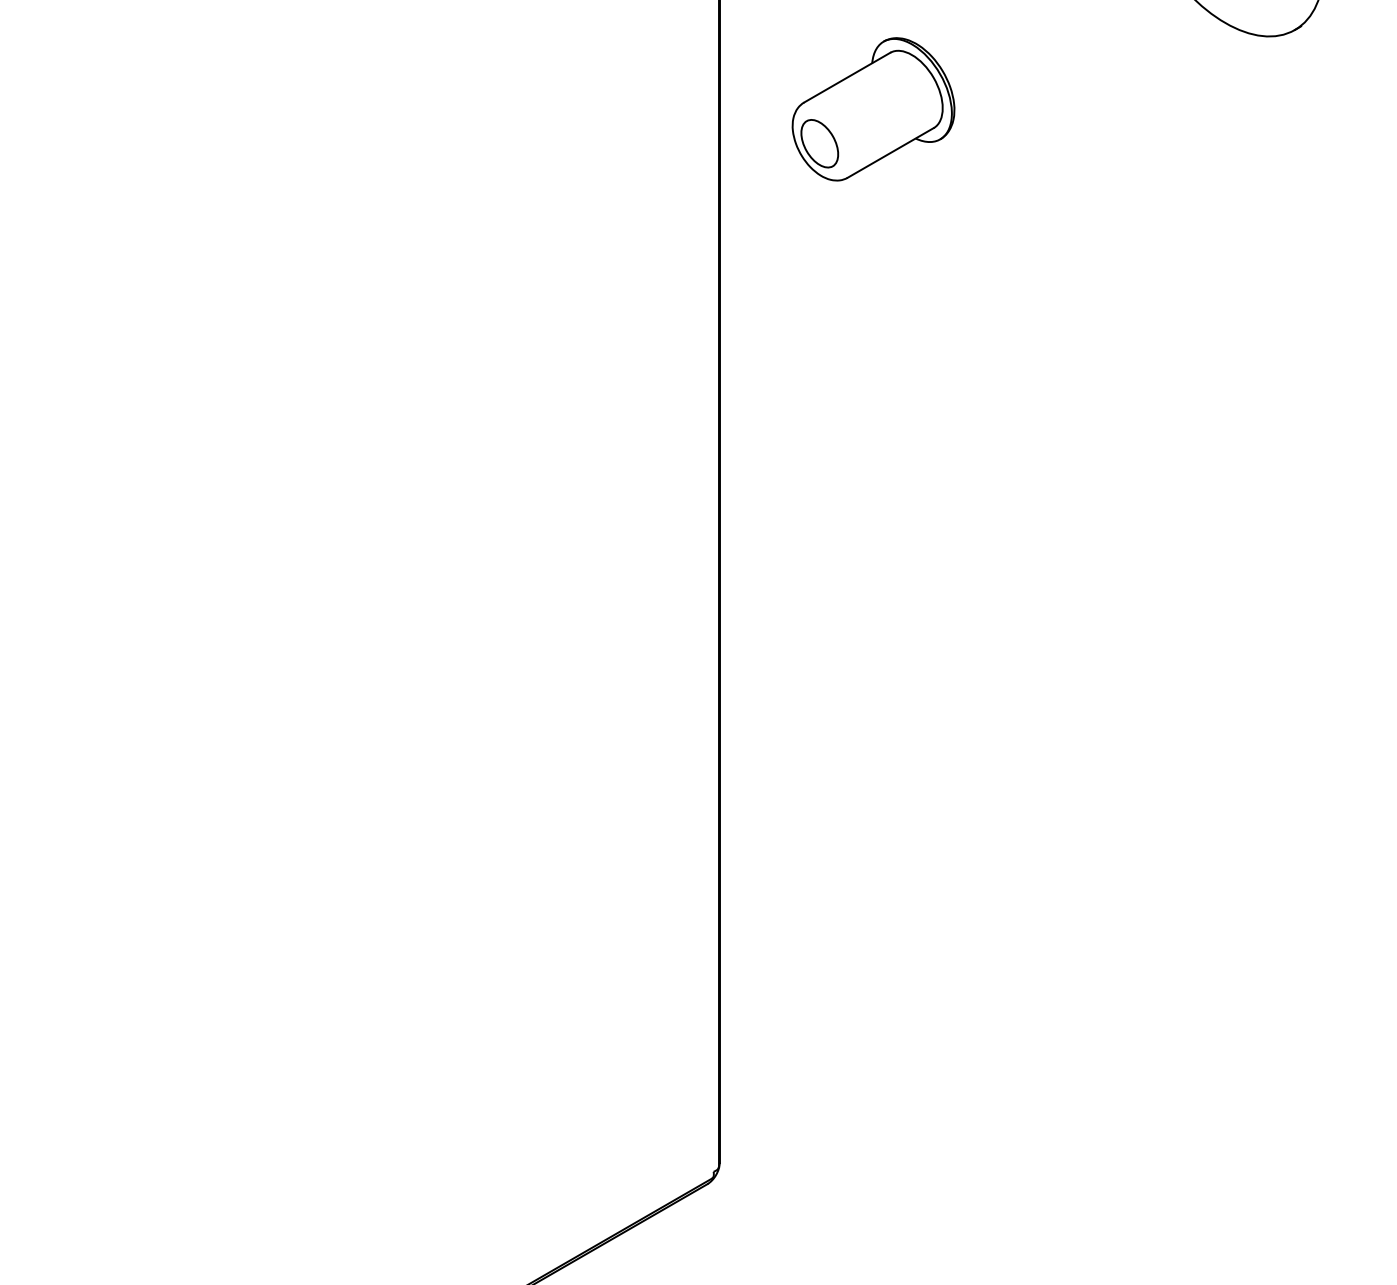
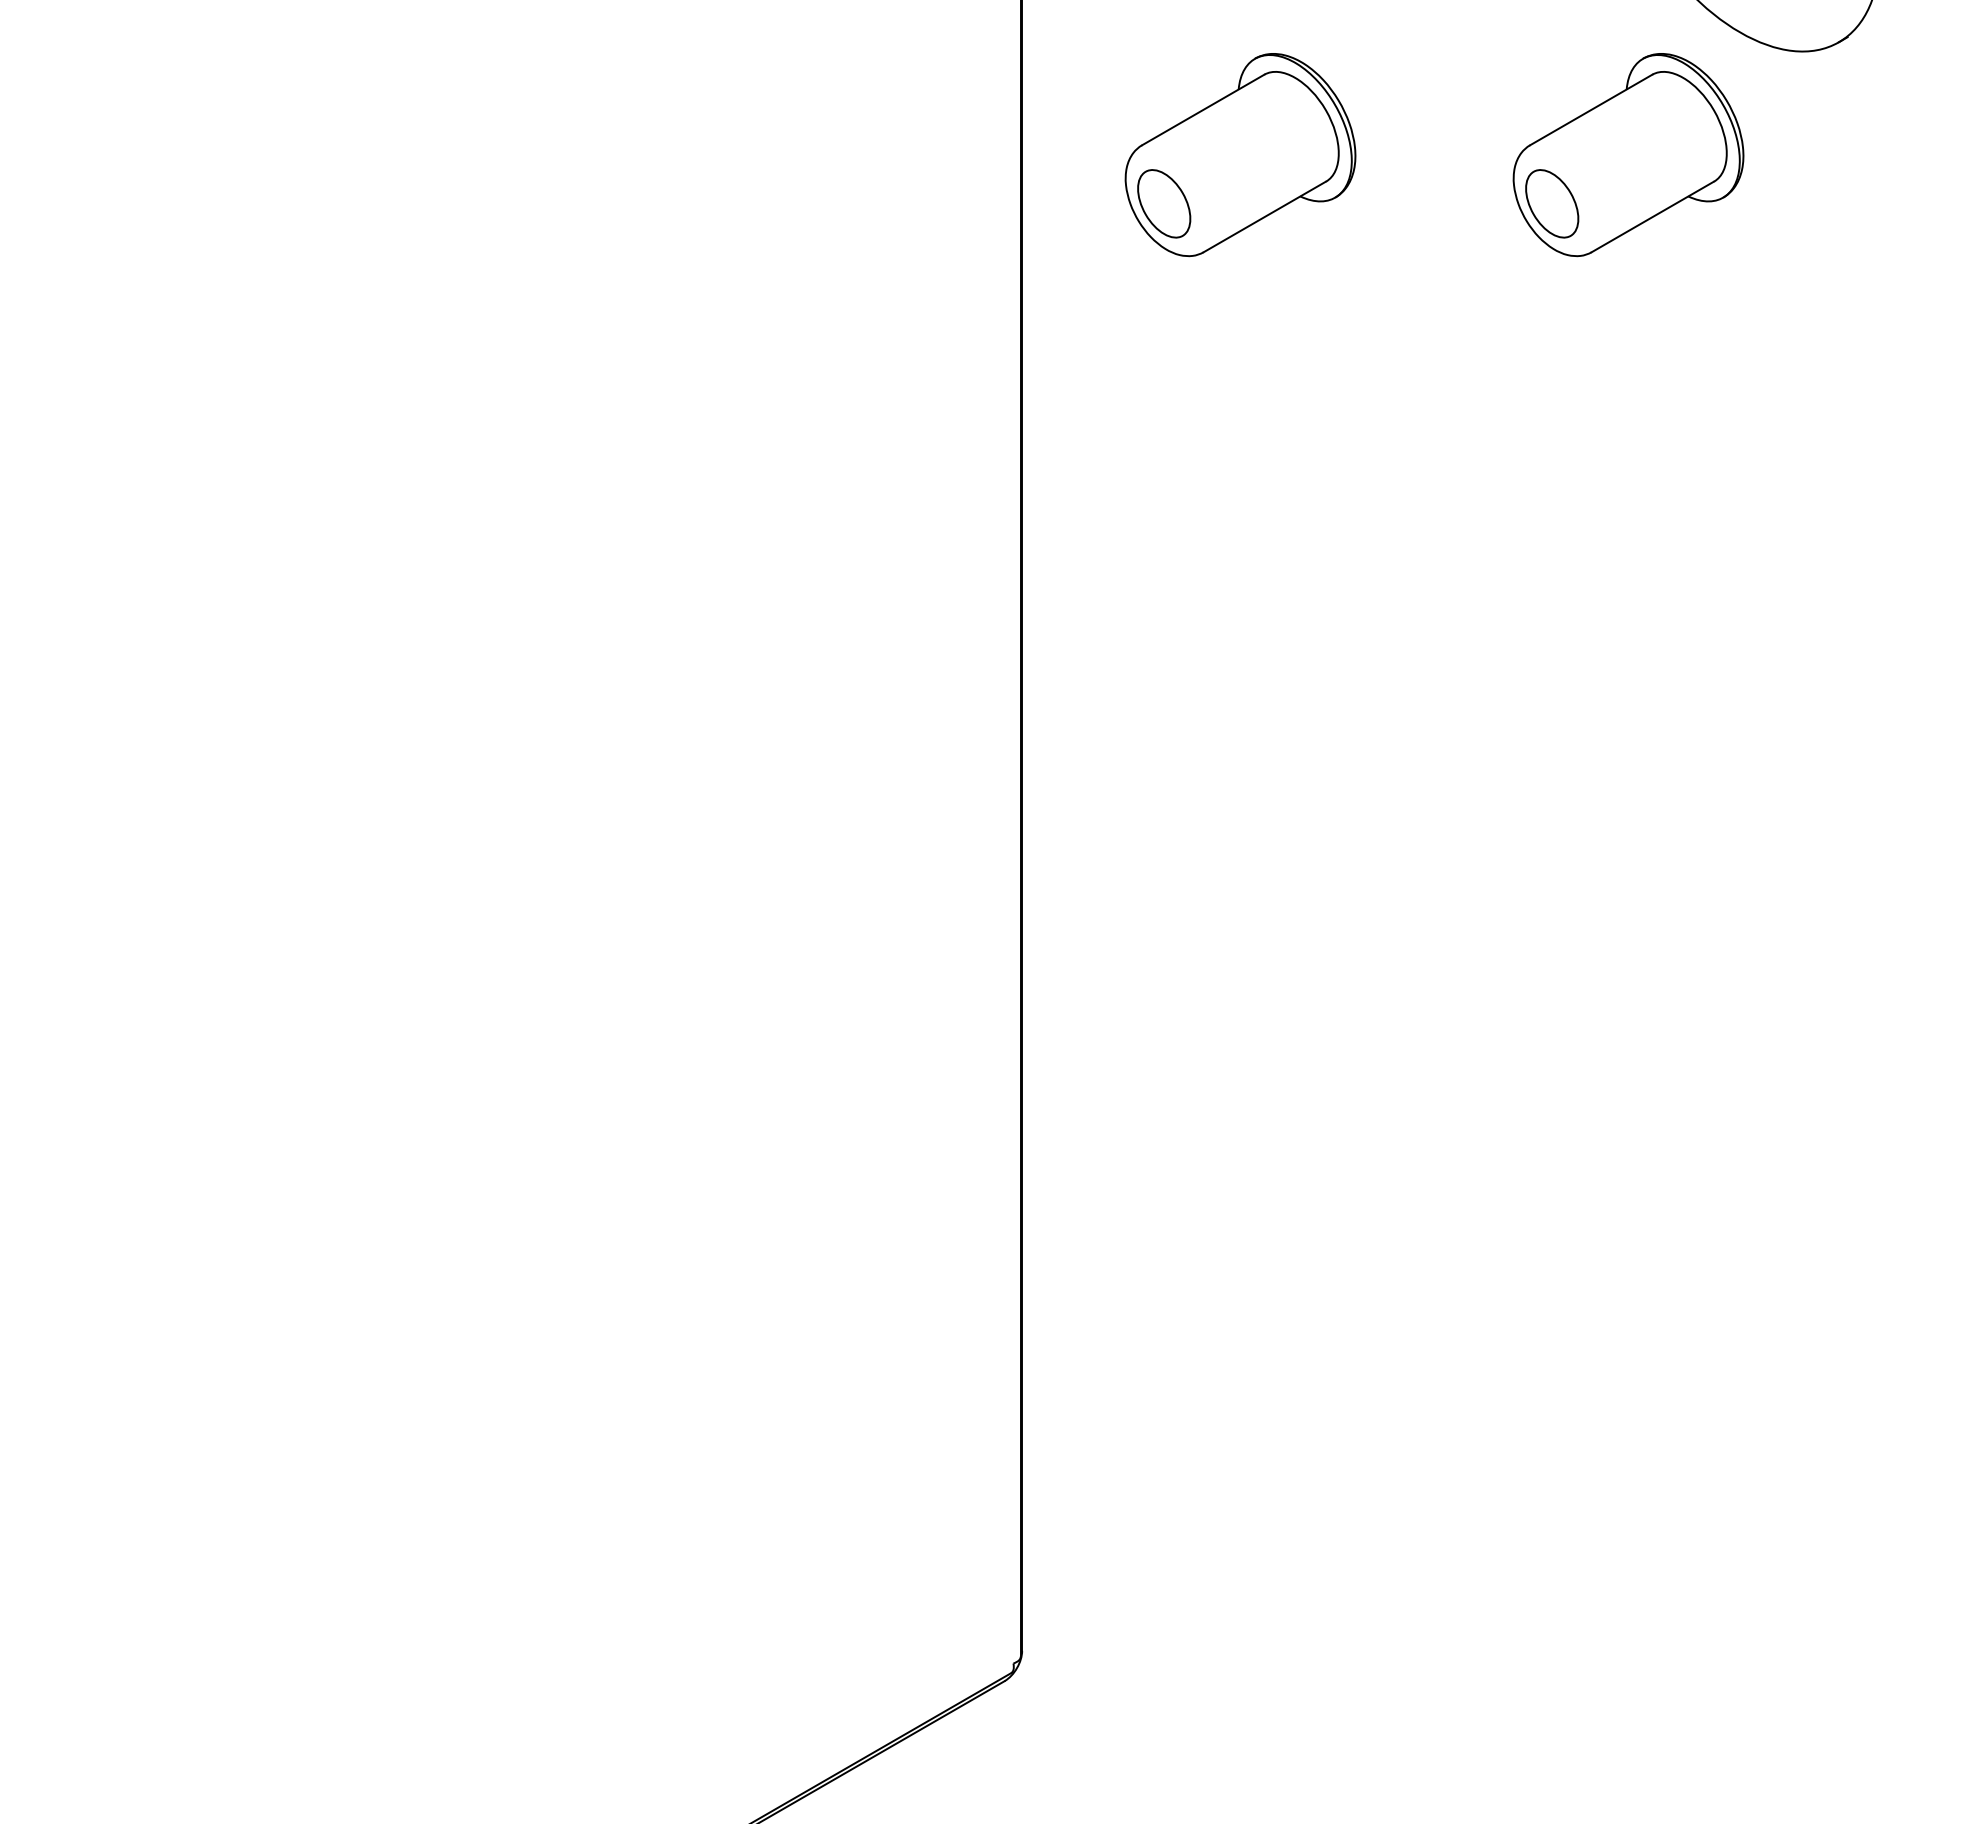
part: (1146, 109) -> (1628, 155), added

